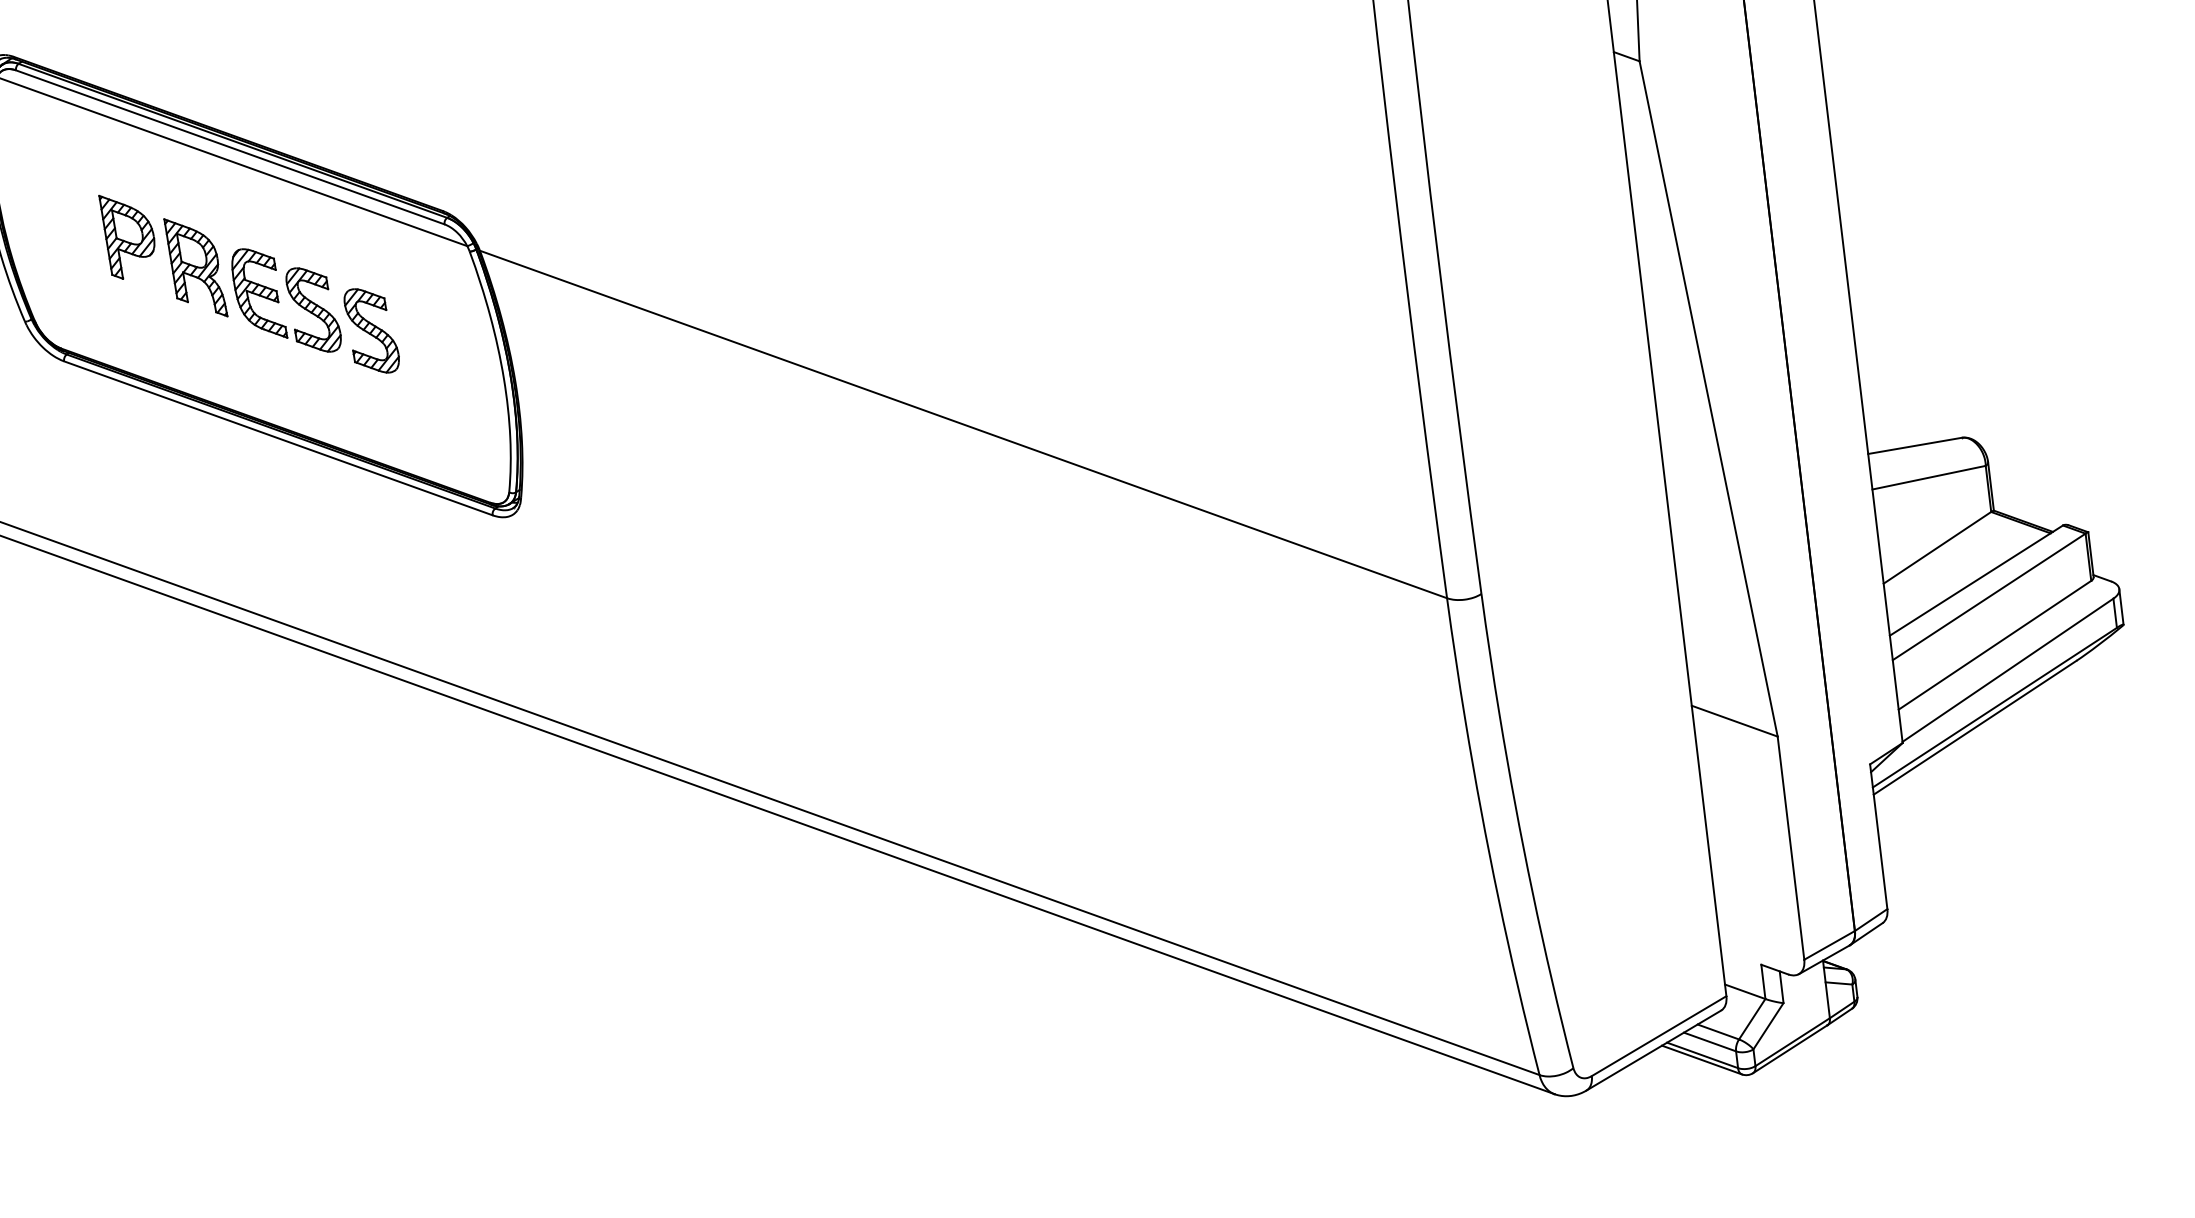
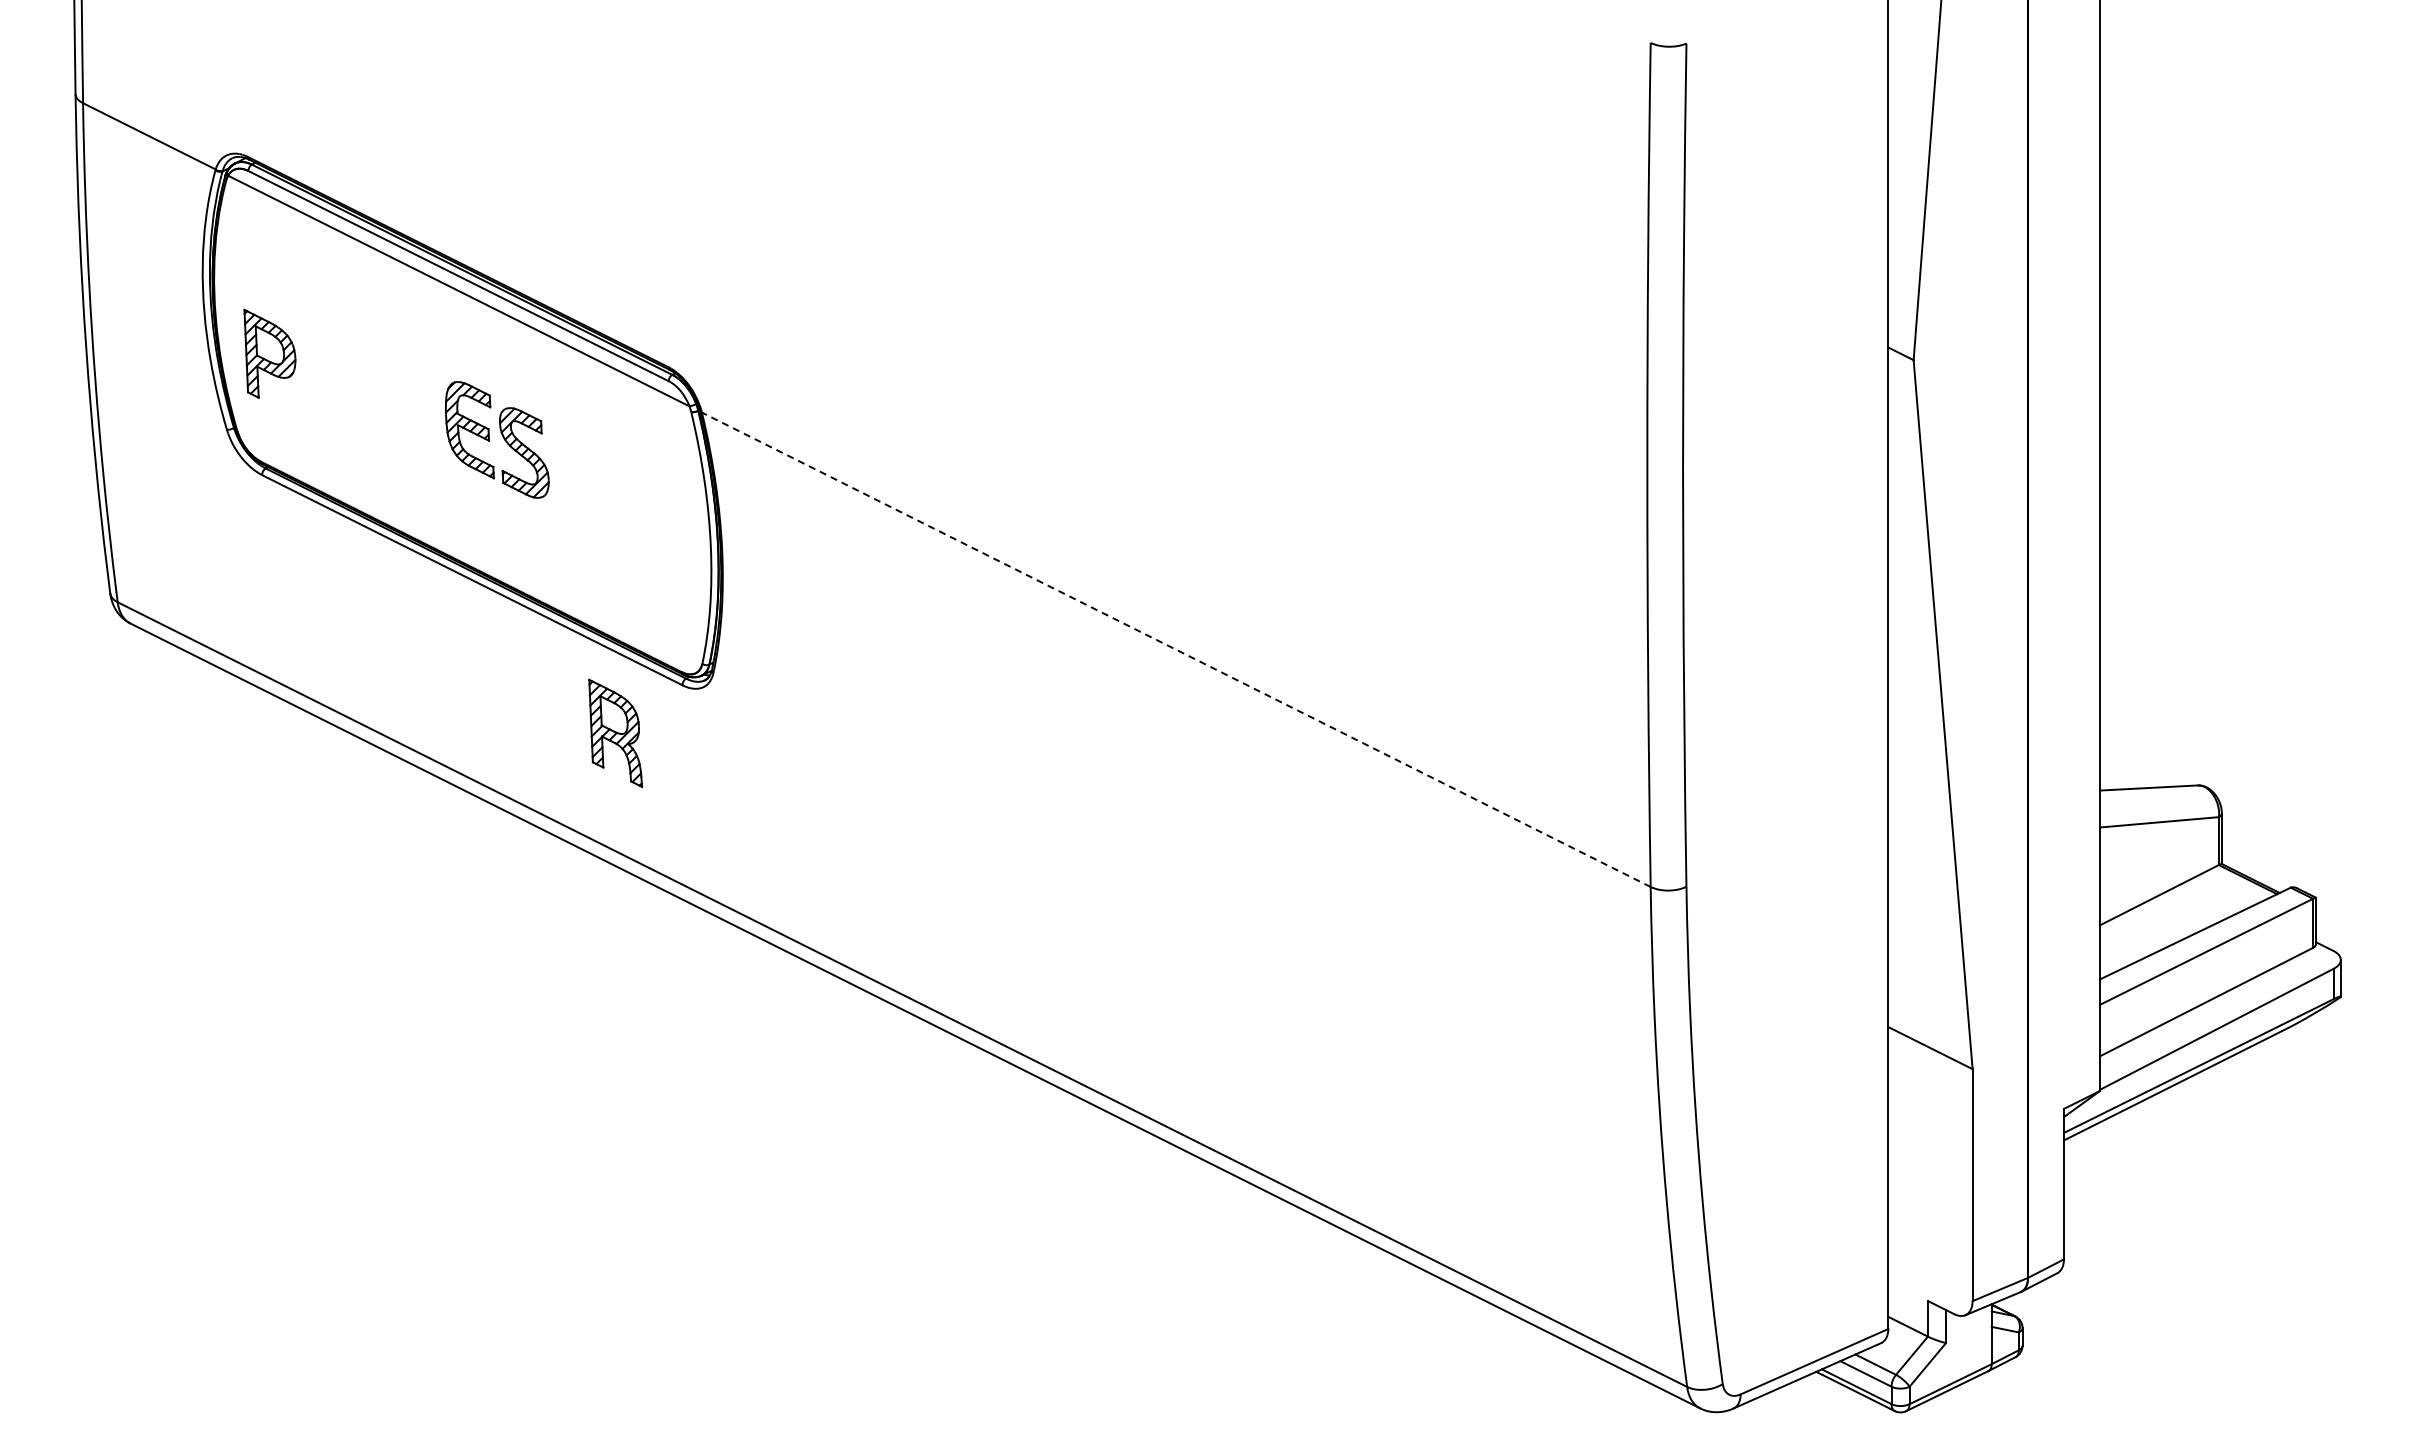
part: (128, 235) -> (269, 353), moved
part: (195, 266) -> (615, 732), moved
part: (372, 330) -> (581, 481), removed
line: (962, 424) -> (1175, 649), solid -> dashed

